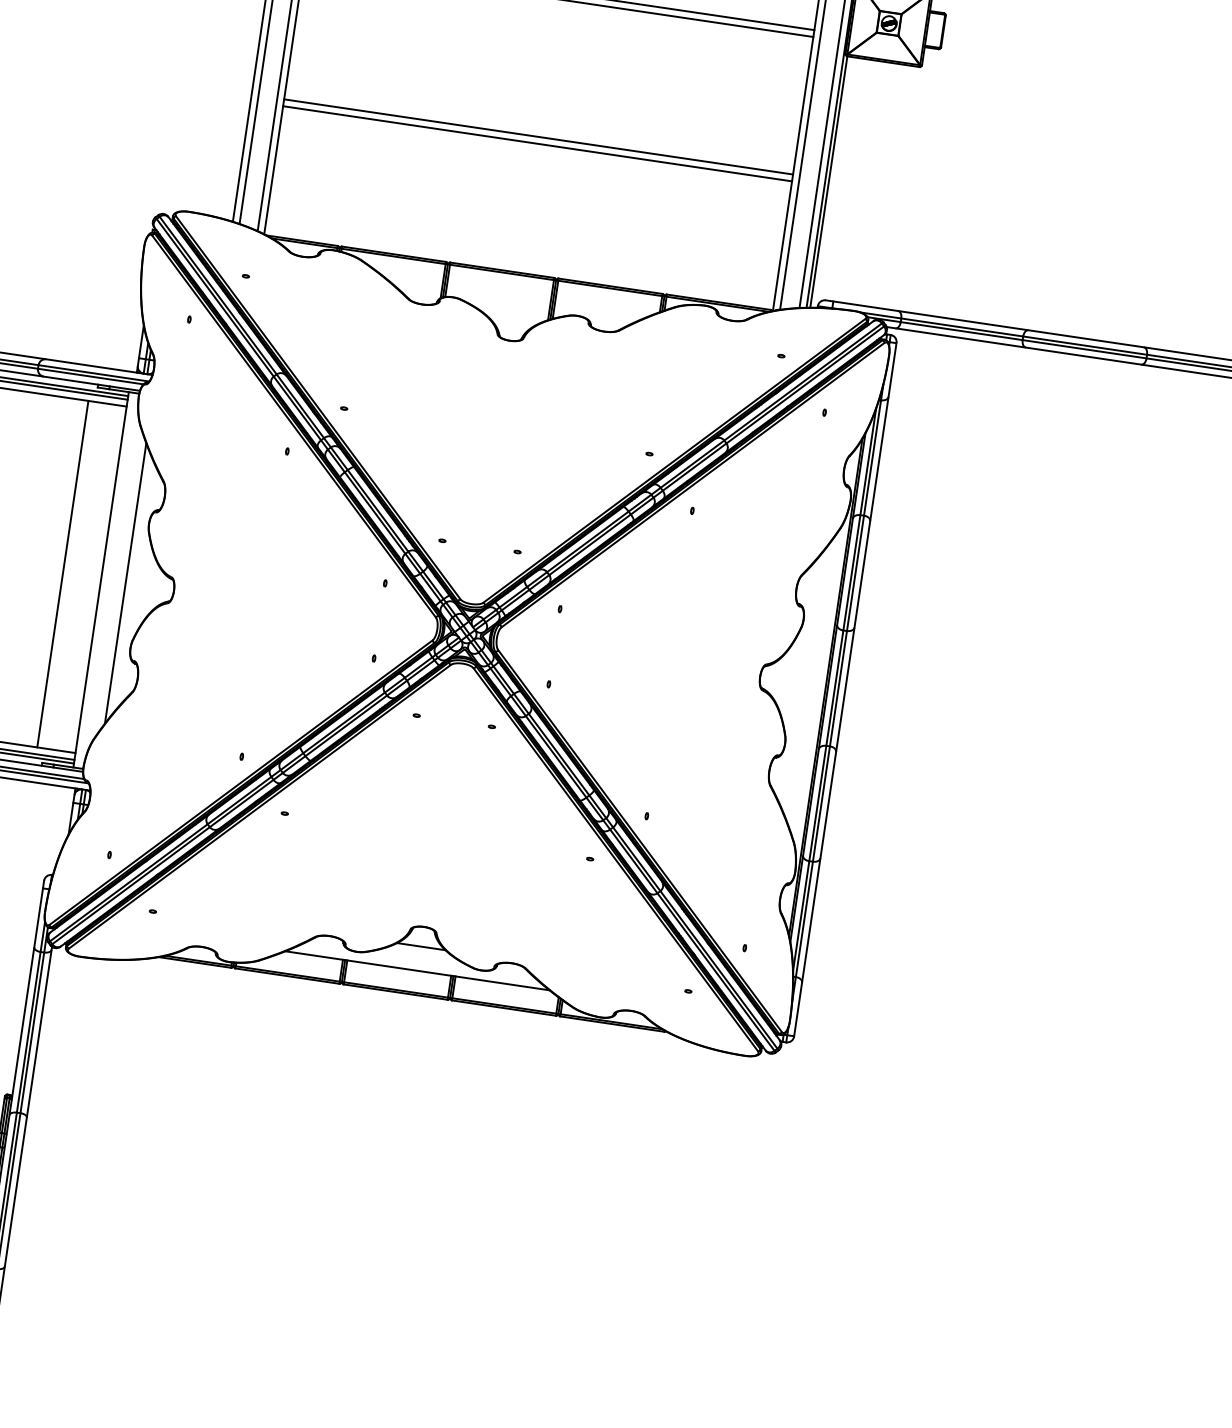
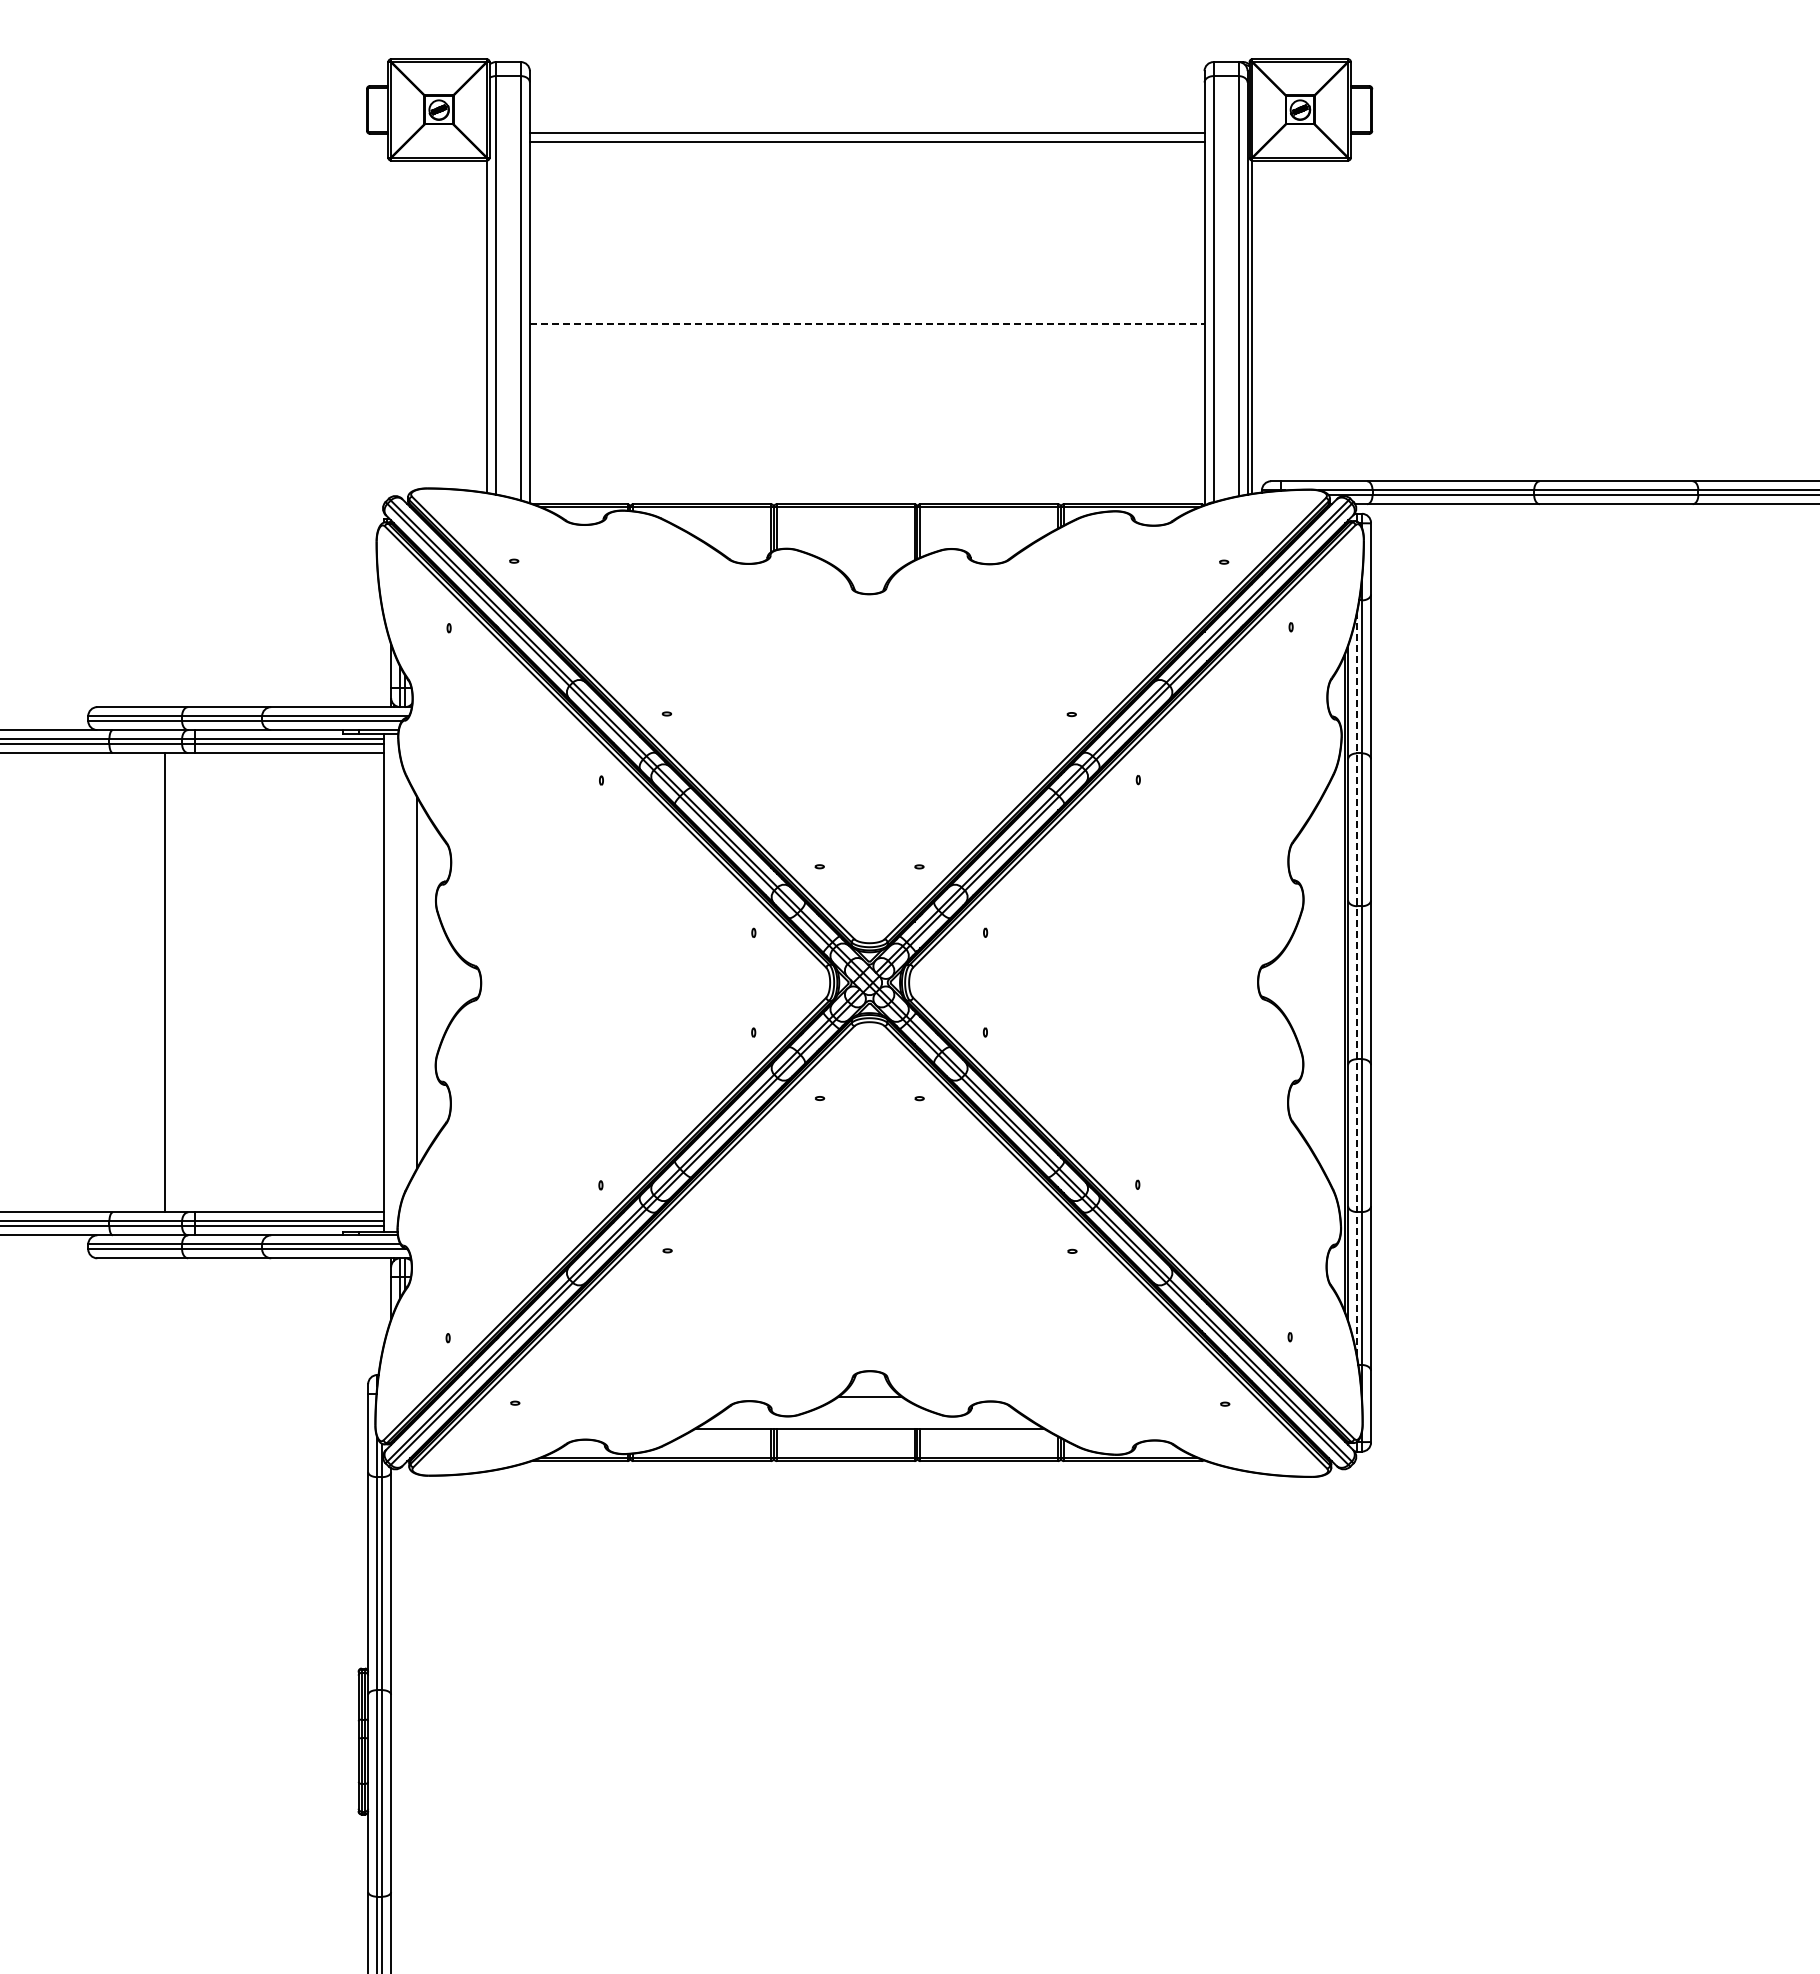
line: (538, 137) -> (867, 324), solid -> dashed
line: (537, 143) -> (866, 333), removed
line: (62, 573) -> (333, 982), removed
line: (834, 689) -> (1357, 984), solid -> dashed

